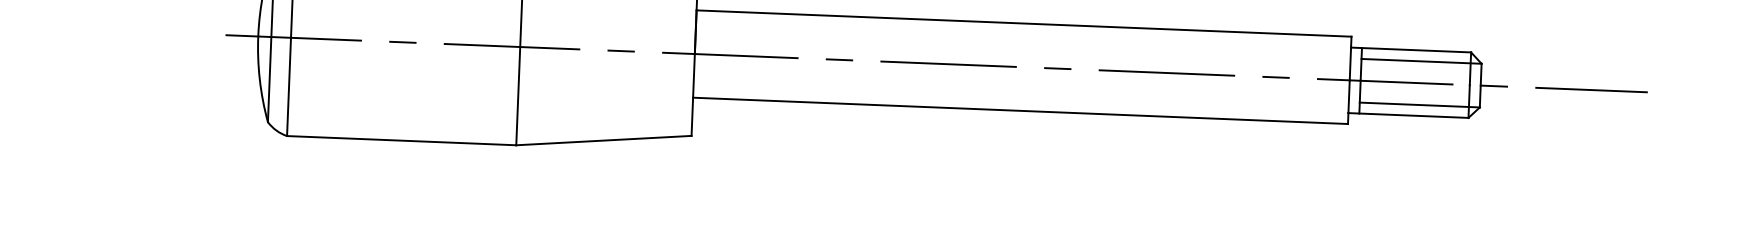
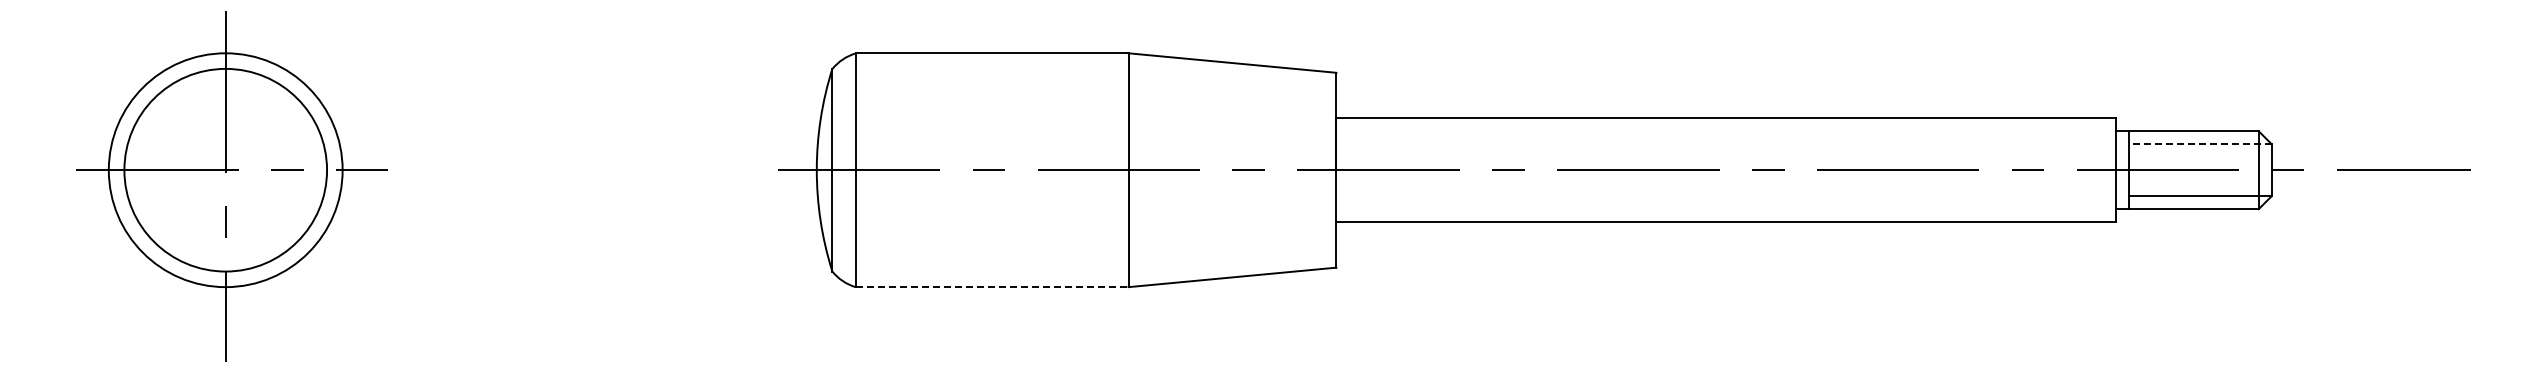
line: (1420, 61) -> (2199, 144), solid -> dashed
line: (401, 140) -> (992, 287), solid -> dashed

